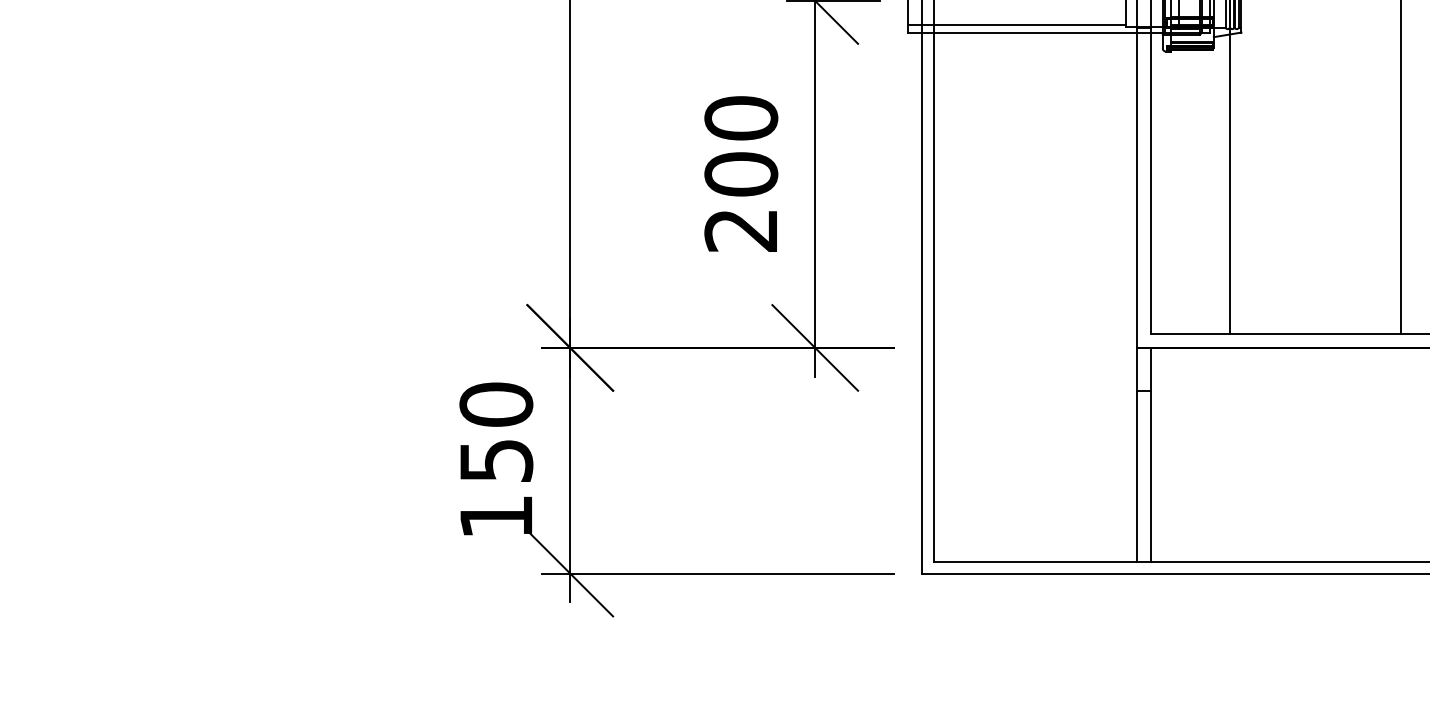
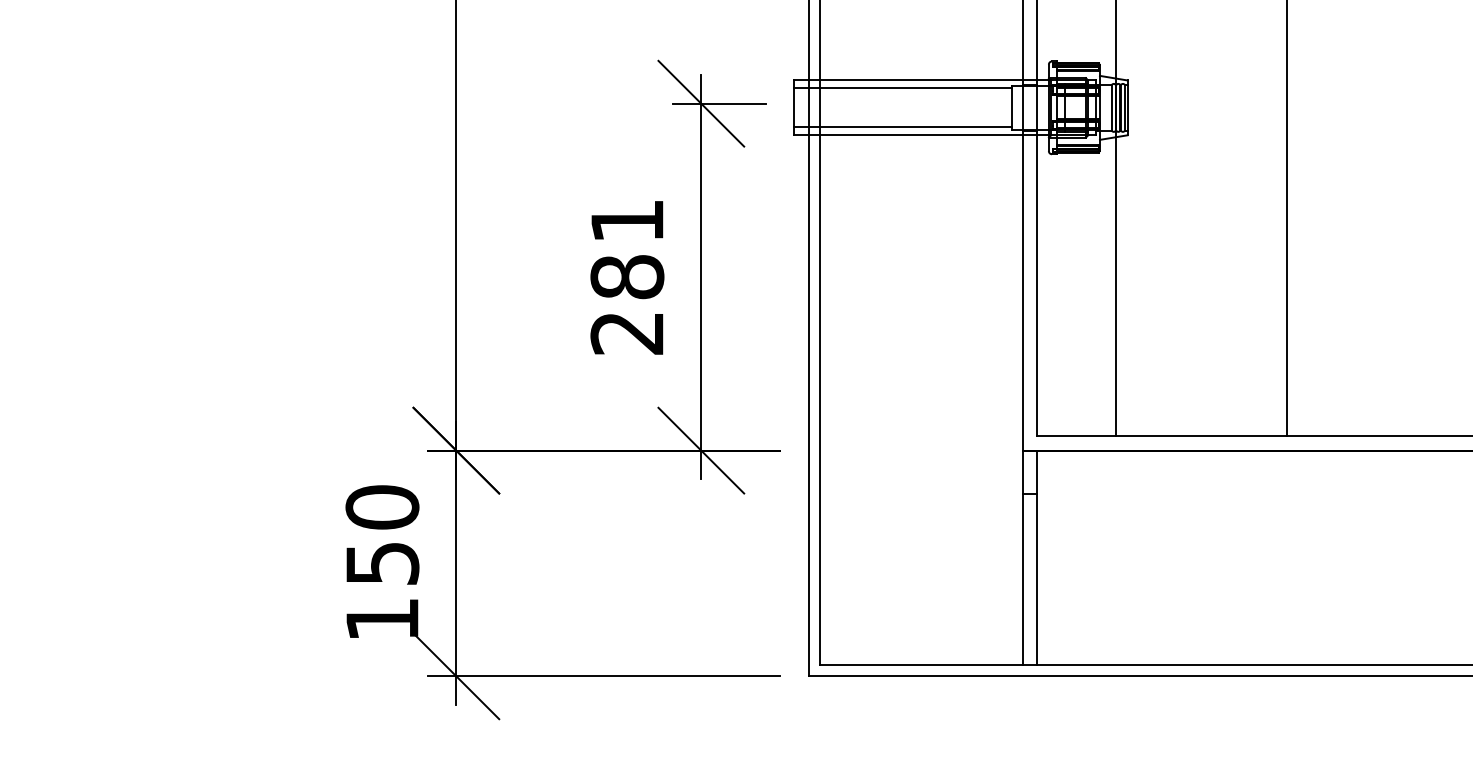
text: (741, 145) -> (627, 248), 200 -> 281

